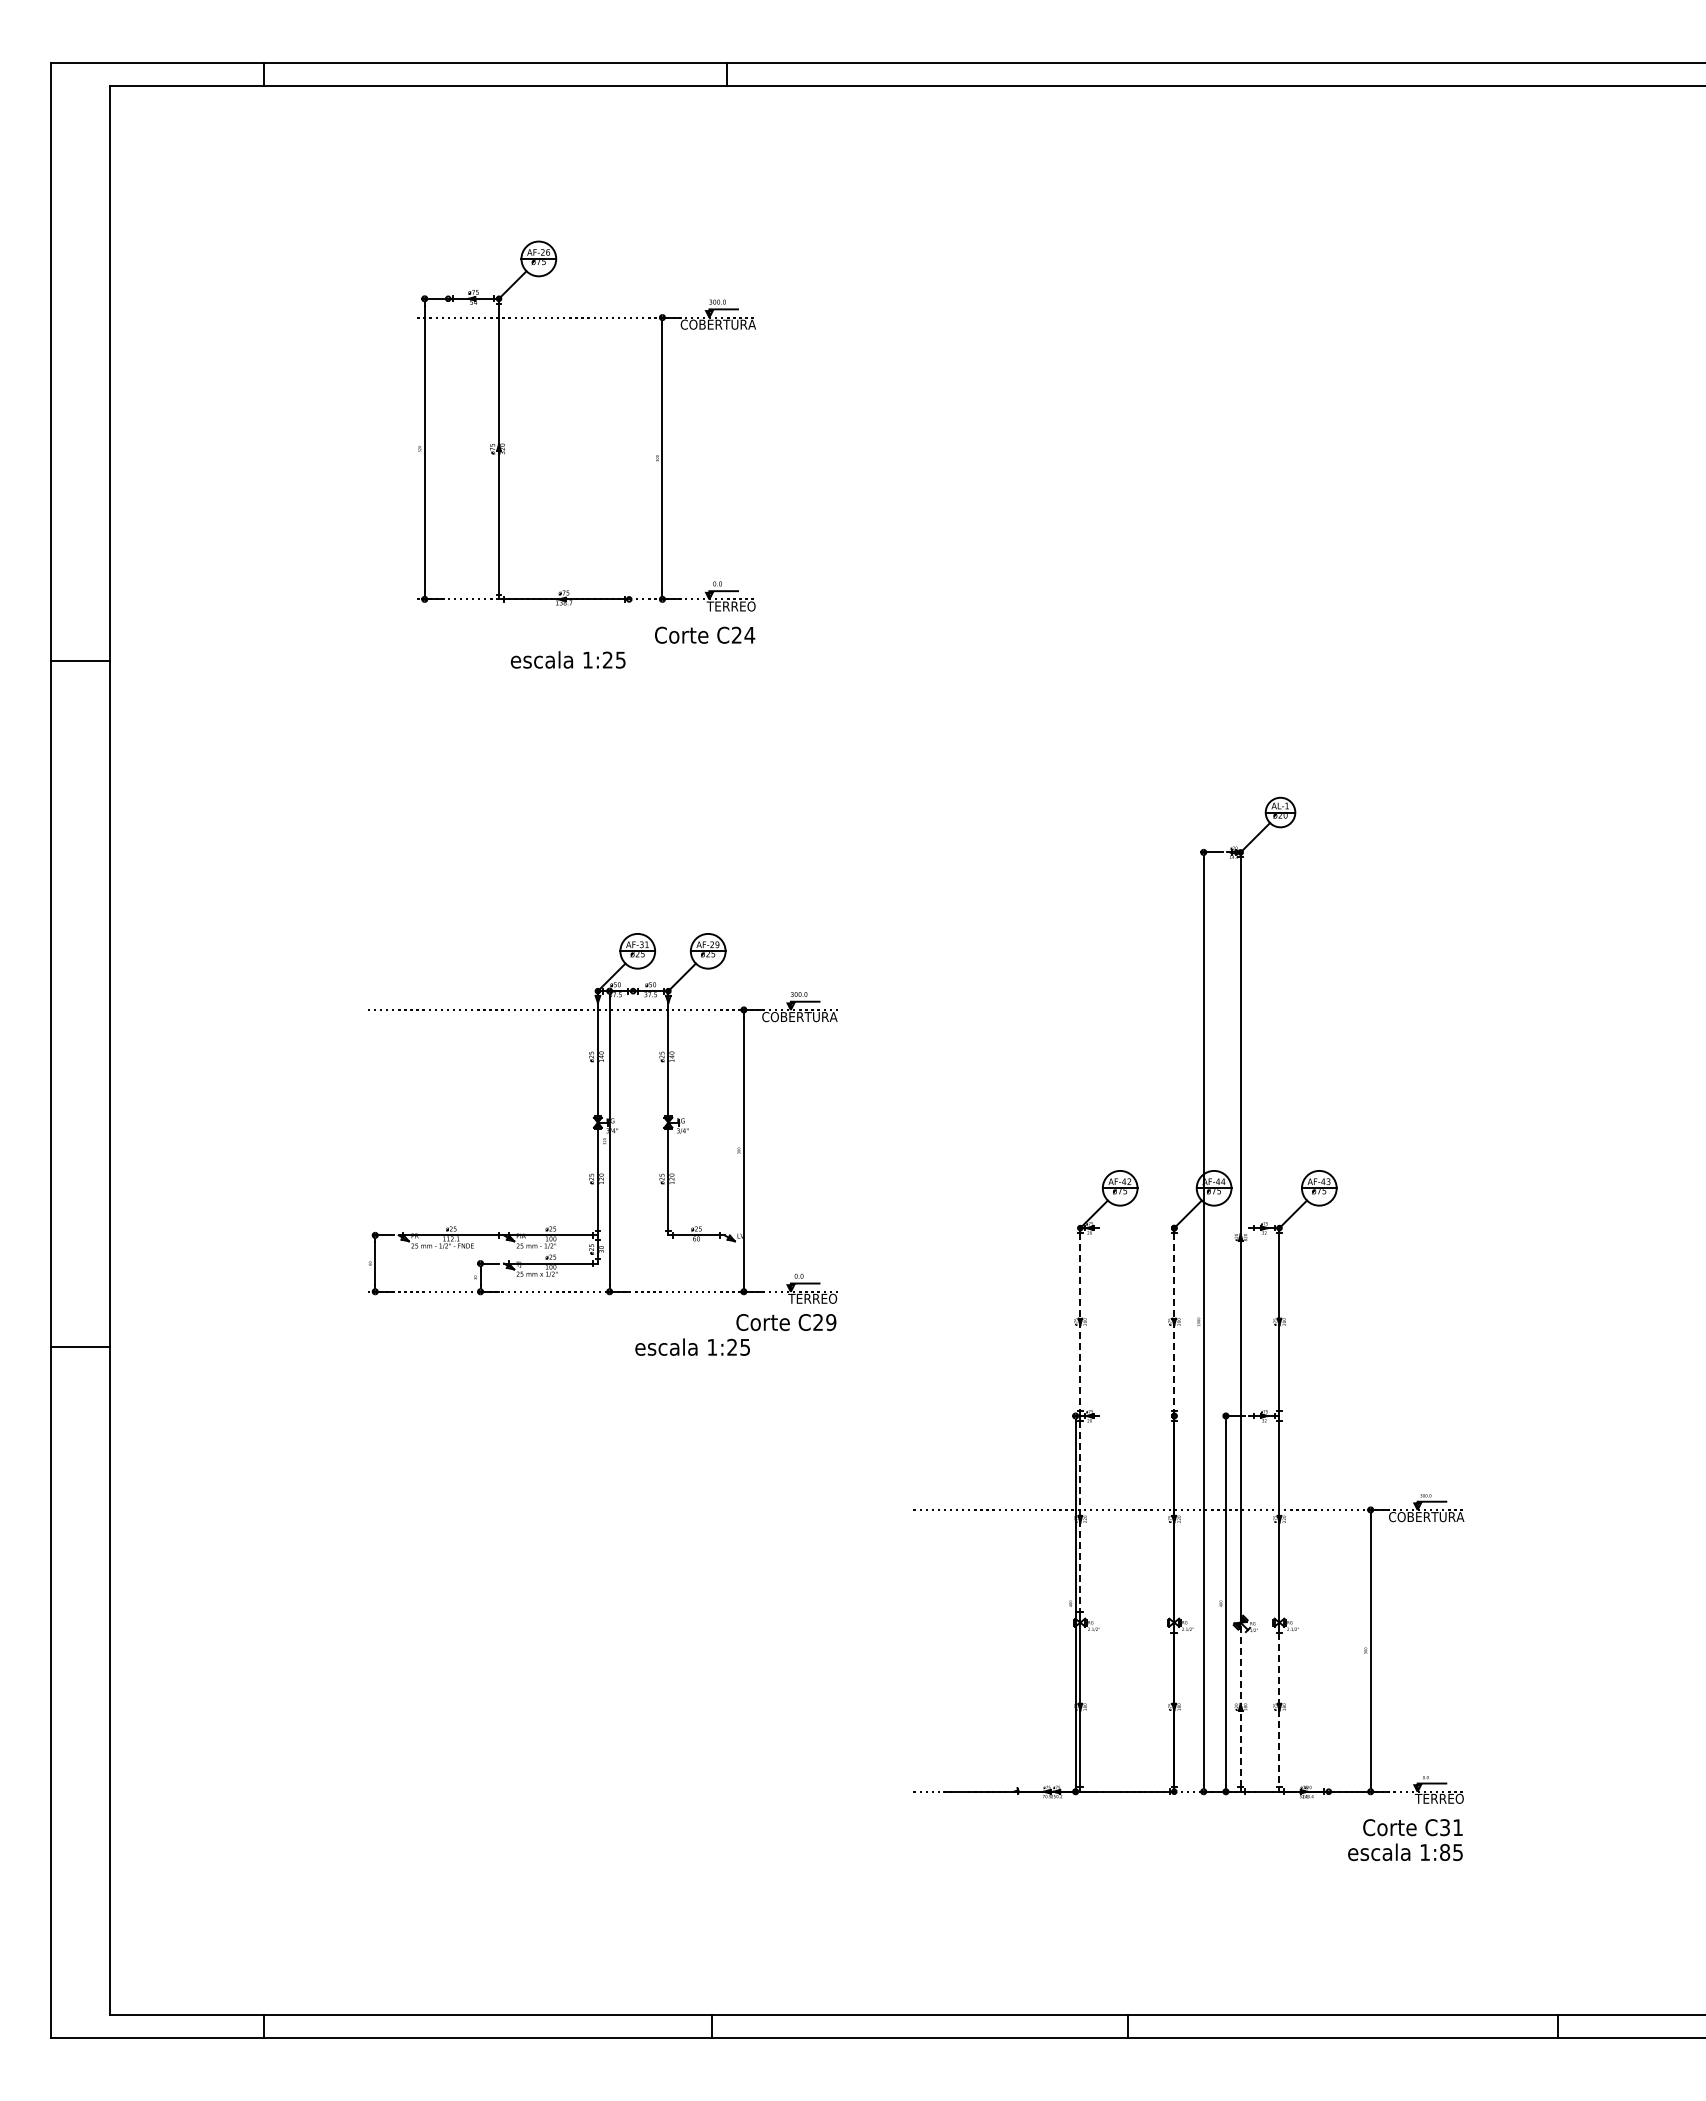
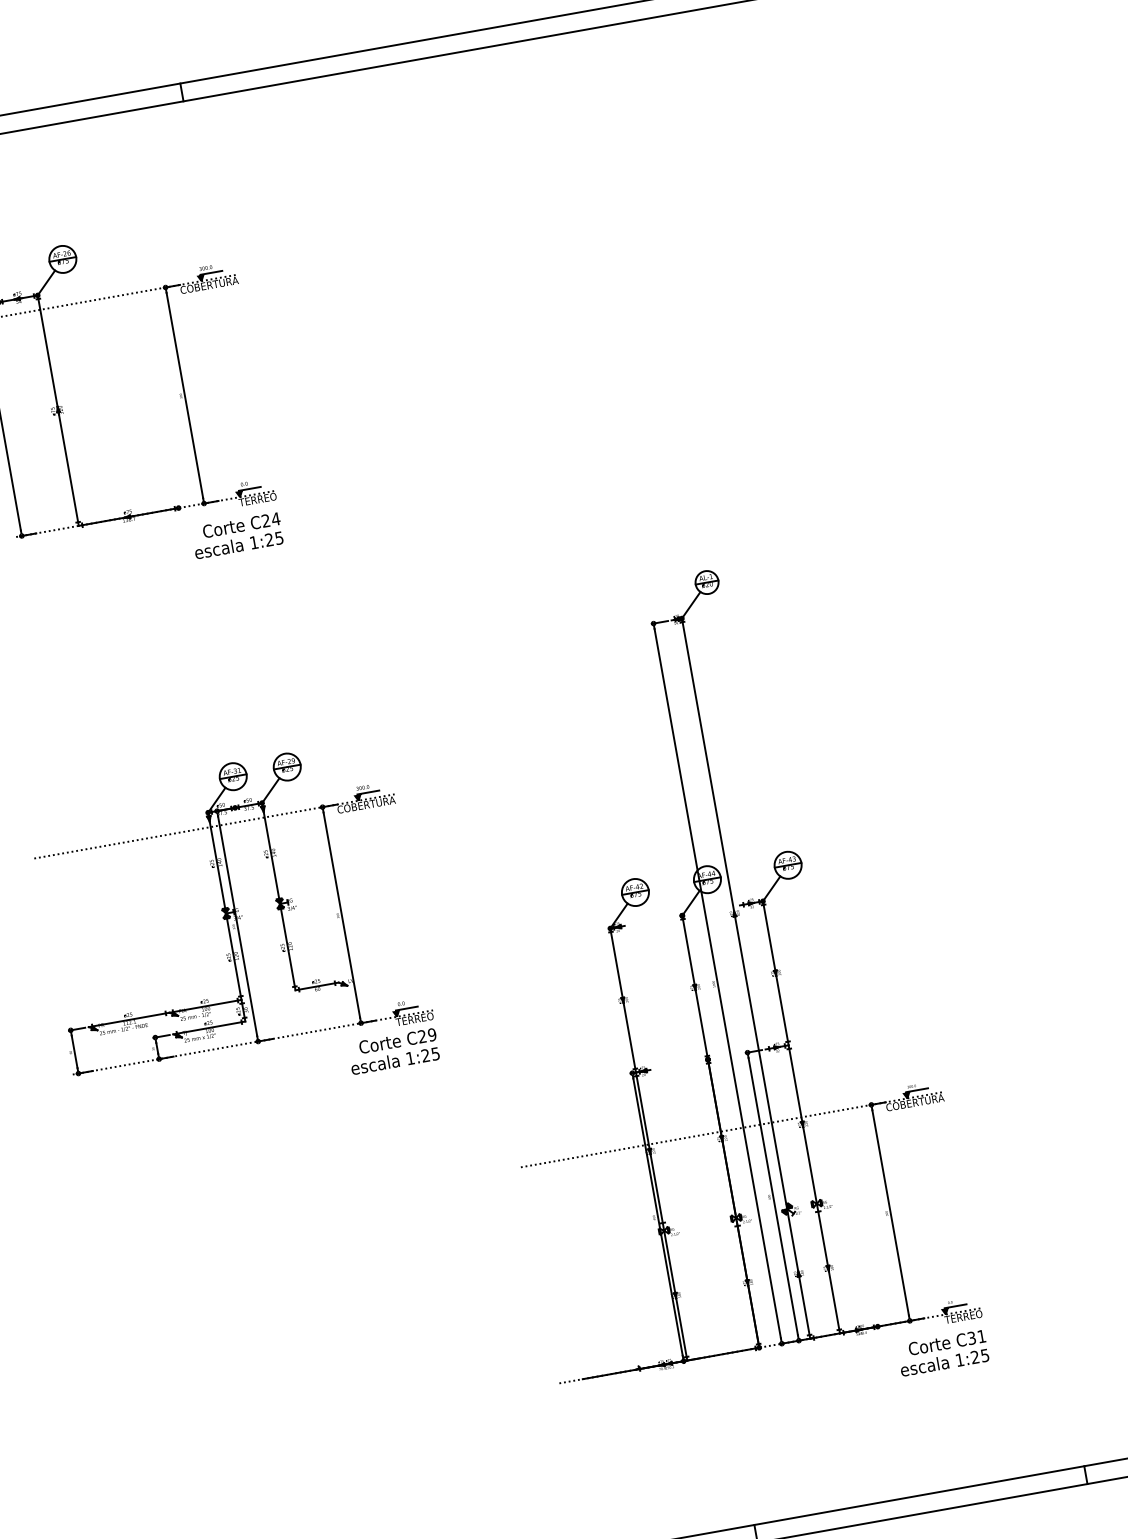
text: (567, 659) -> (238, 544), moved
line: (1080, 1322) -> (623, 1000), dashed -> solid
line: (1174, 1322) -> (695, 987), dashed -> solid
text: (692, 1346) -> (395, 1060), moved
line: (1080, 1516) -> (649, 1149), dashed -> solid
line: (1240, 1704) -> (798, 1271), dashed -> solid
line: (1279, 1710) -> (828, 1271), dashed -> solid
text: (1445, 1852) -> (975, 1357), 1:85 -> 1:25

